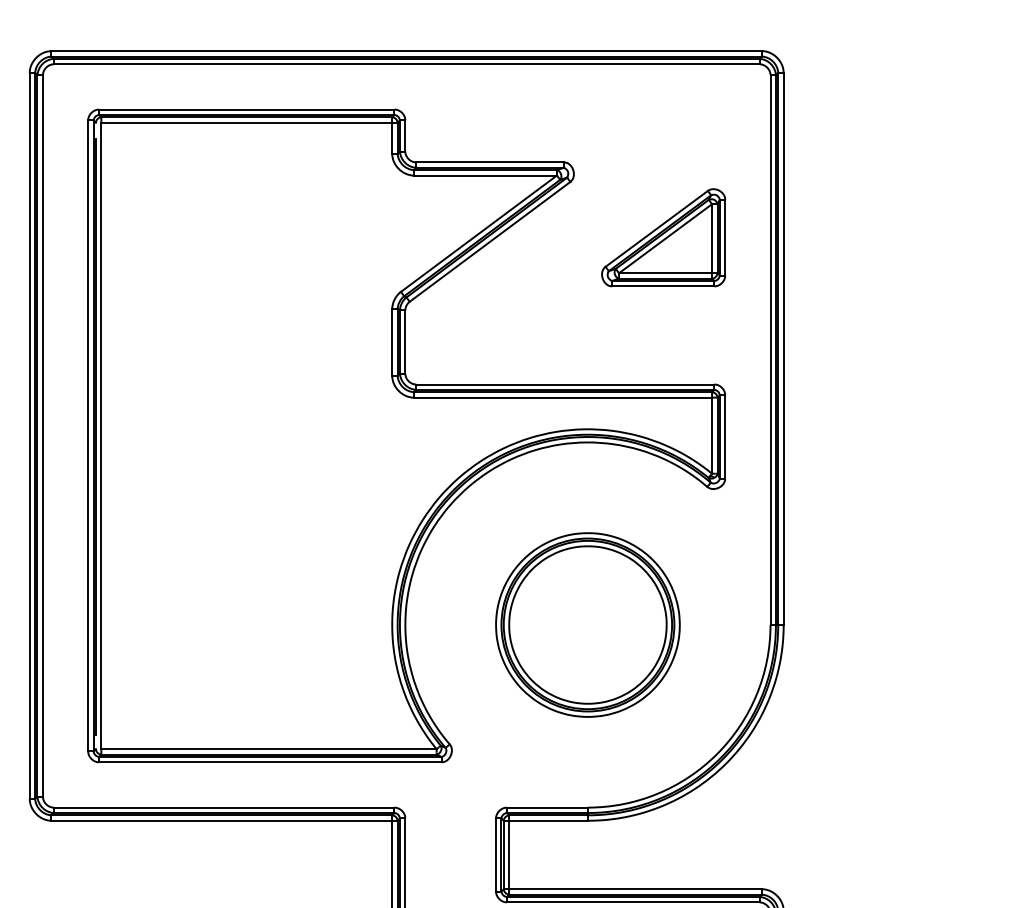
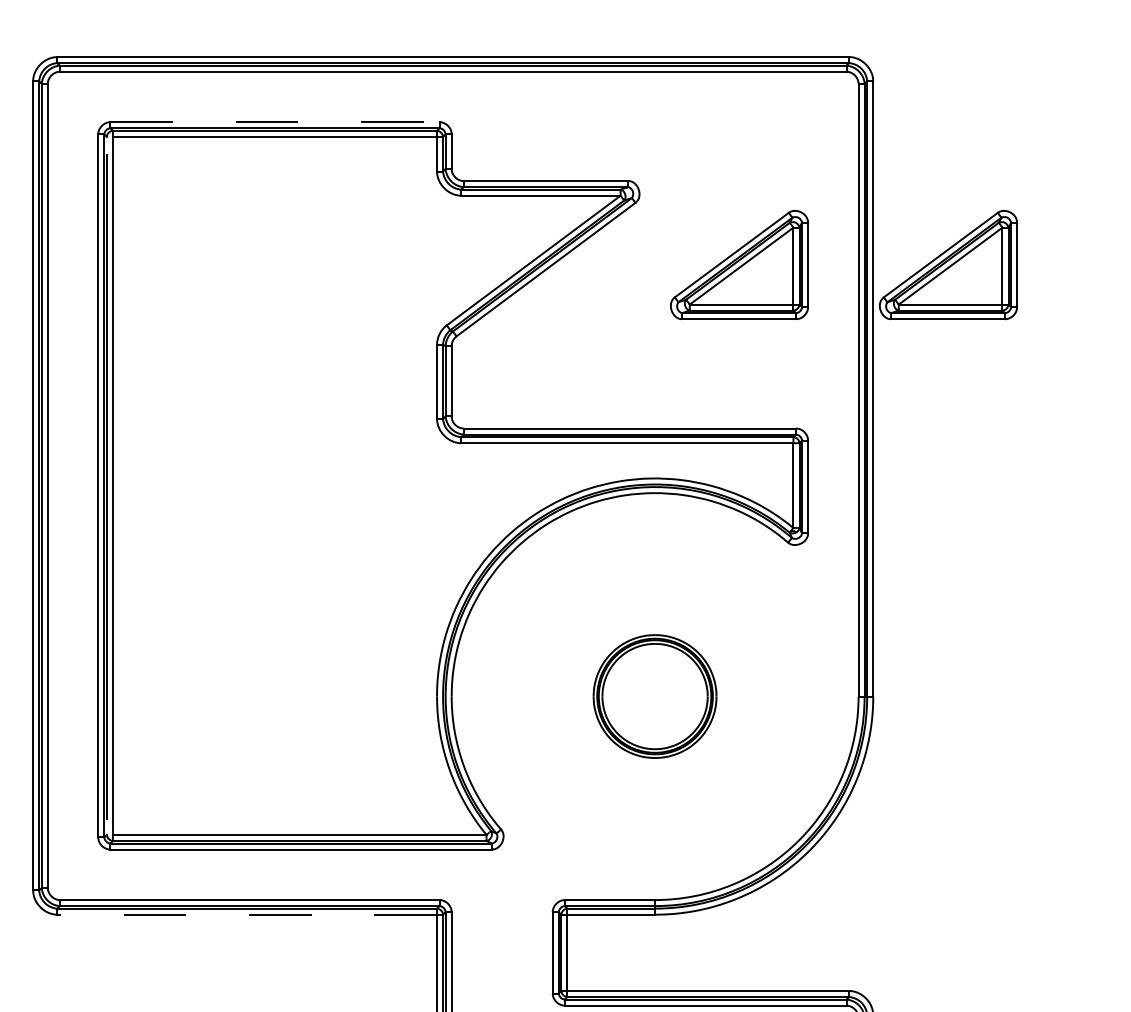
line: (246, 109) -> (274, 122), solid -> dashed
part: (851, 238) -> (948, 265), added
part: (587, 624) -> (654, 696), size x0.6
line: (222, 820) -> (247, 914), solid -> dashed

